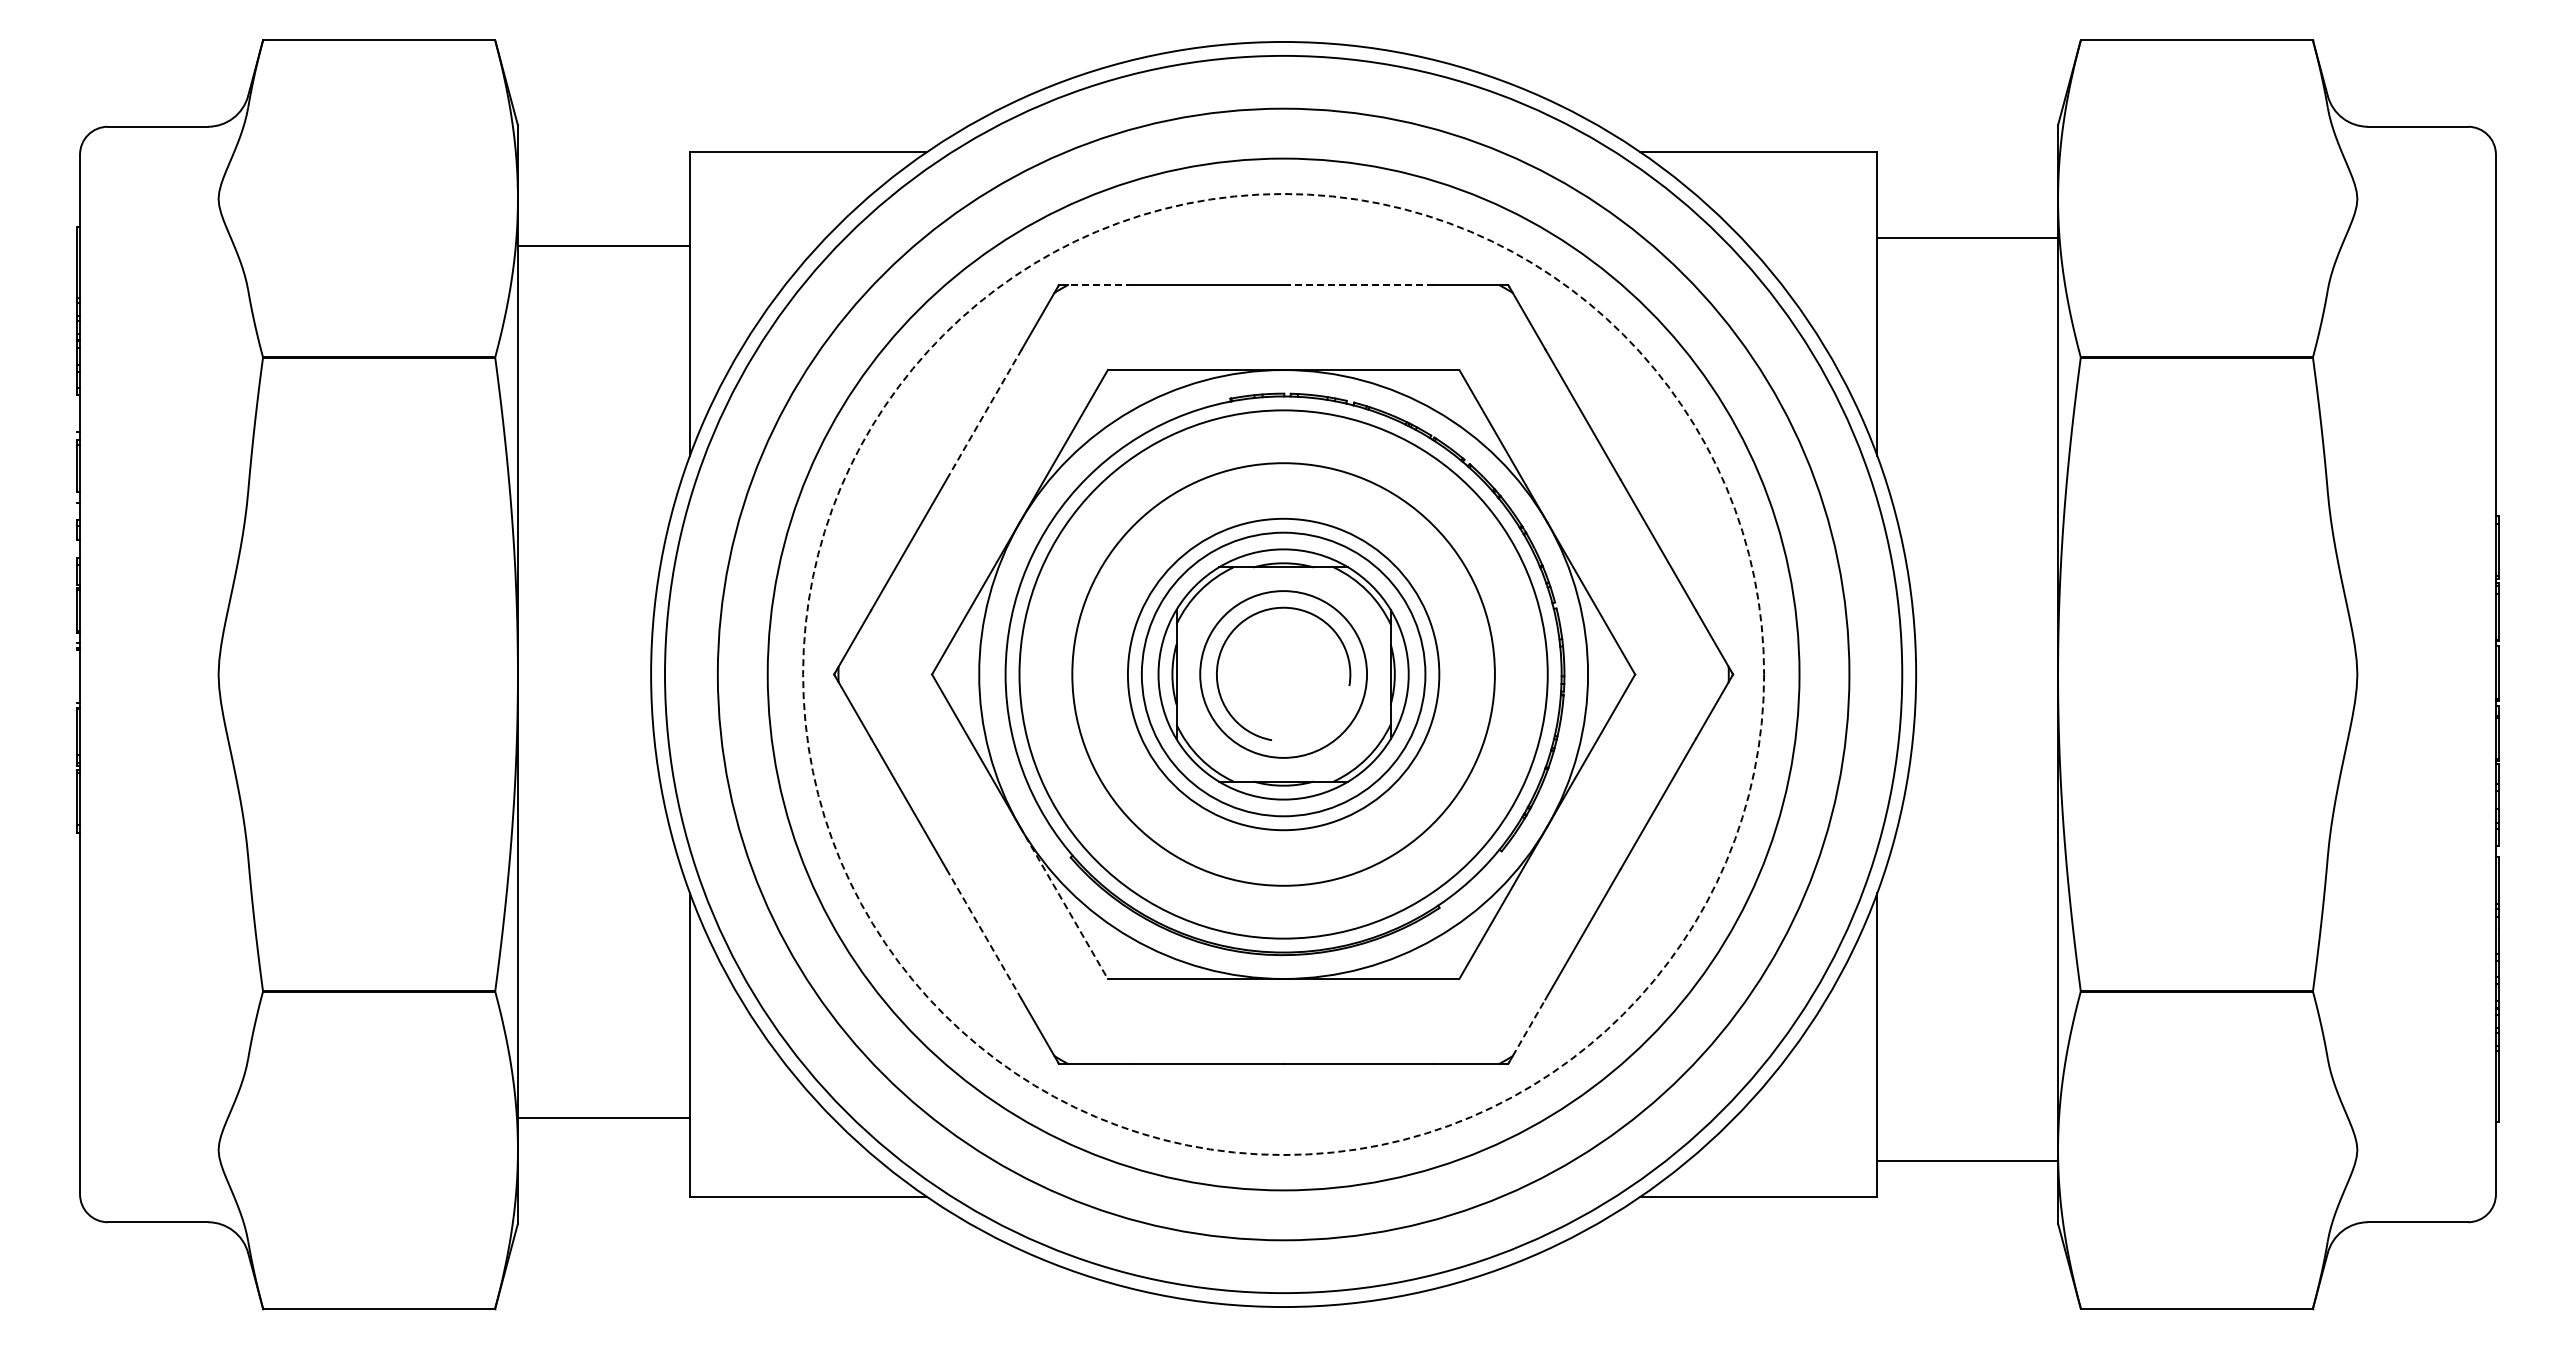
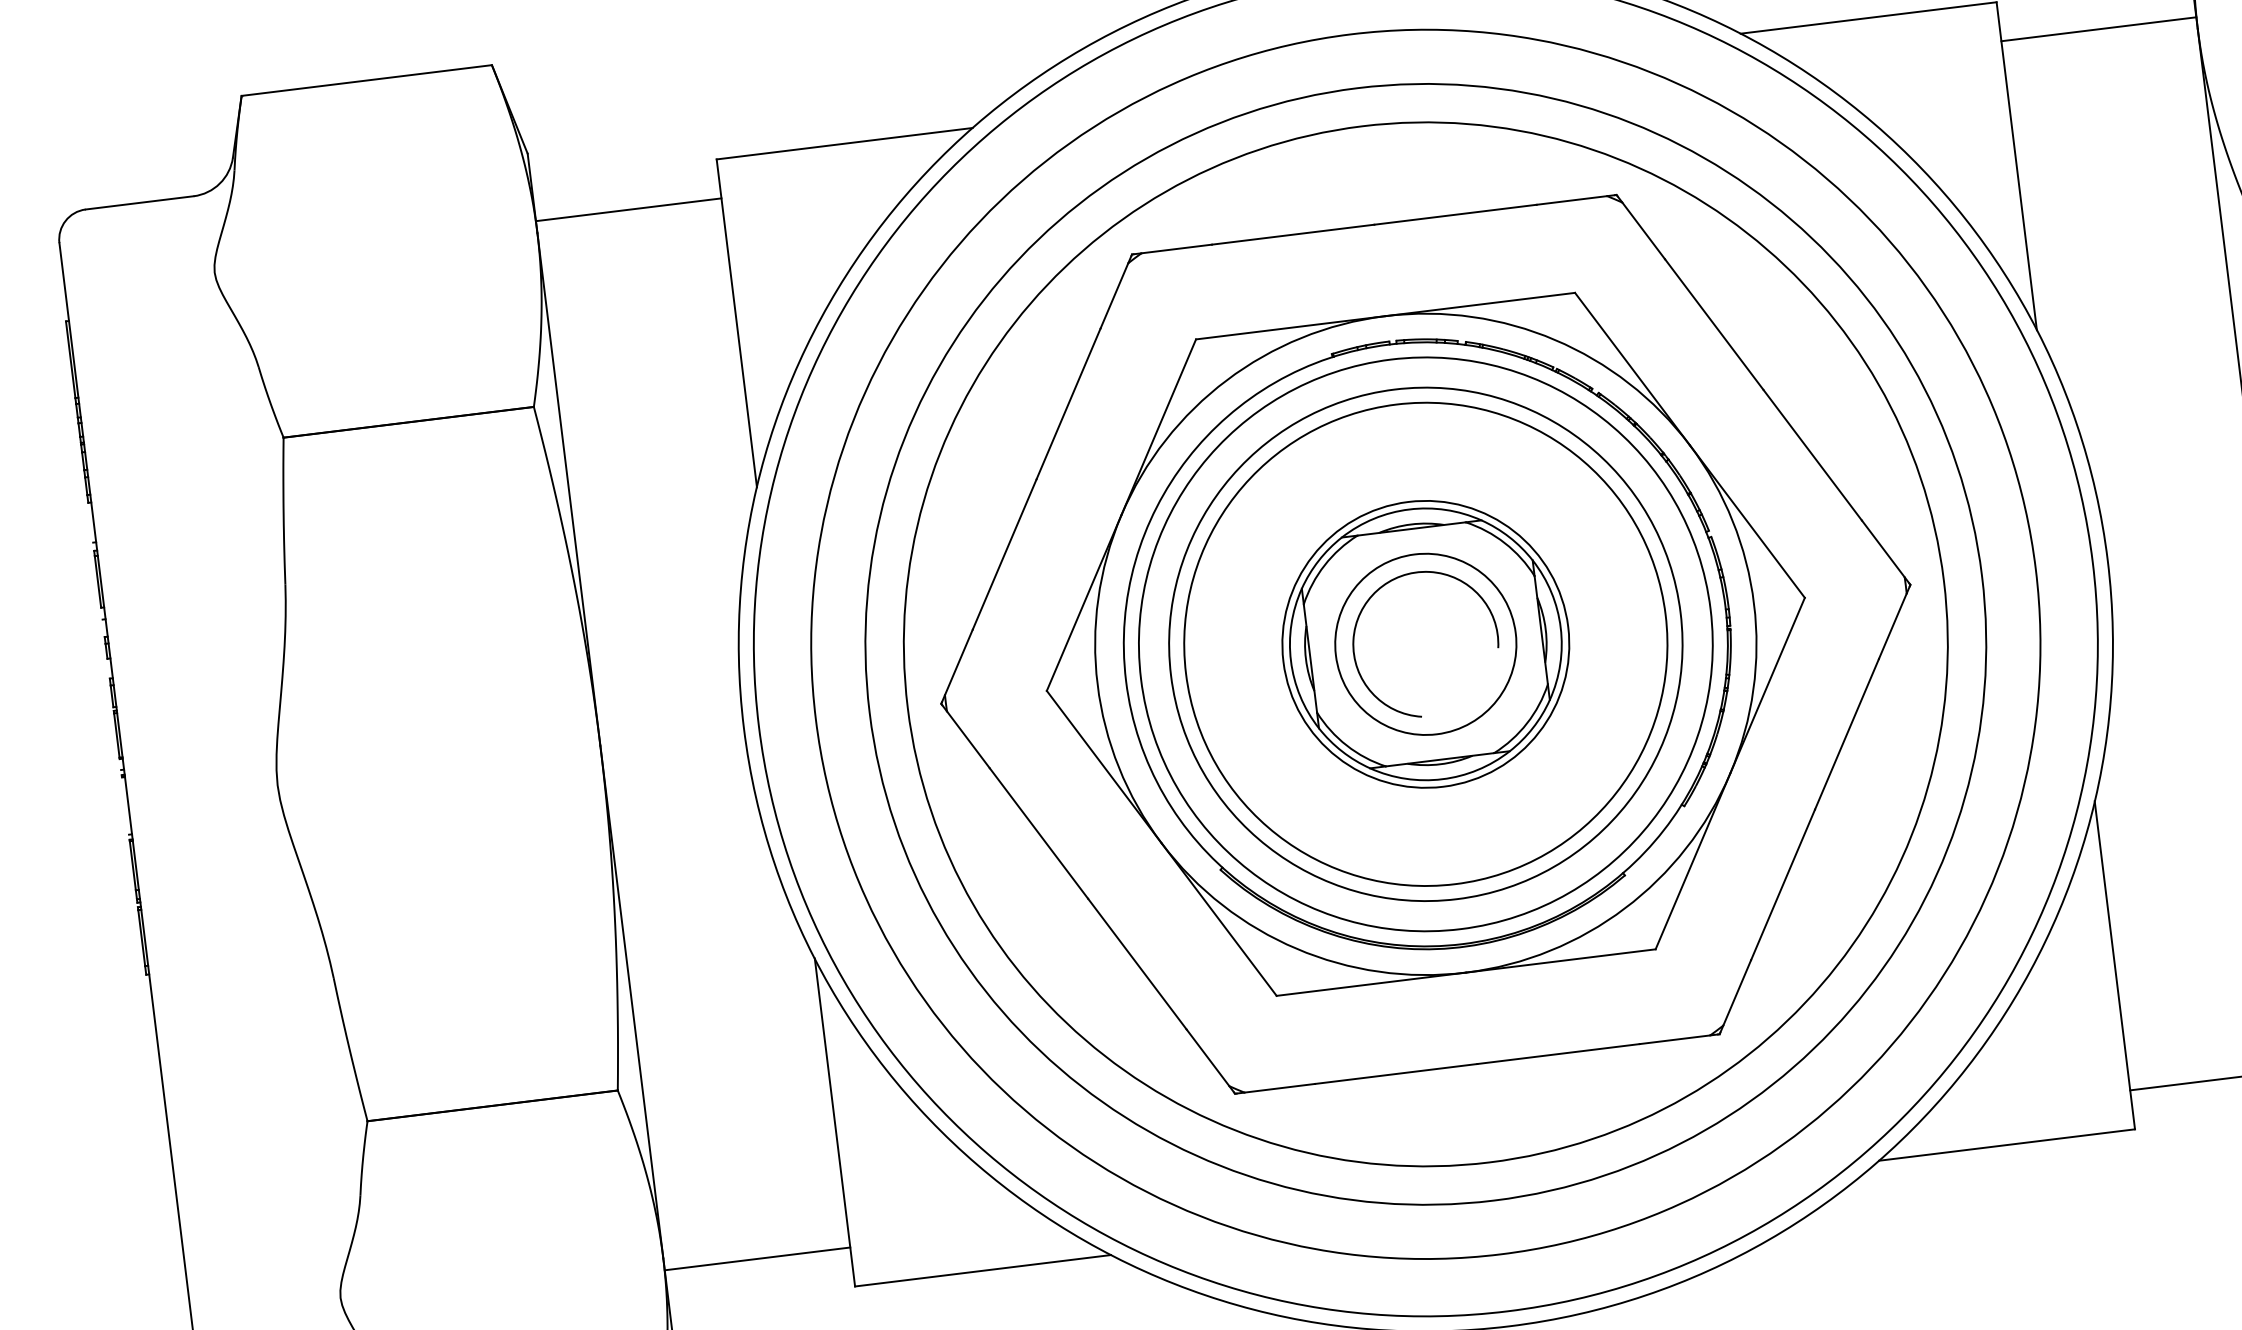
line: (1967, 237) -> (2098, 28), moved
line: (603, 245) -> (628, 209), moved
line: (1100, 285) -> (1176, 249), dashed -> solid
line: (1358, 285) -> (1455, 215), dashed -> solid
line: (983, 415) -> (1067, 404), dashed -> solid
circle: (1283, 674) -> (1425, 644), dashed -> solid
circle: (1283, 674) -> (1425, 644), size x0.62
circle: (1283, 674) -> (1425, 644), size x1.43
circle: (1283, 674) -> (1425, 644), size x1.67
line: (1063, 902) -> (1218, 919), dashed -> solid
line: (984, 934) -> (1137, 964), dashed -> solid
line: (1529, 1027) -> (1737, 992), dashed -> solid
line: (603, 1118) -> (757, 1259), moved

